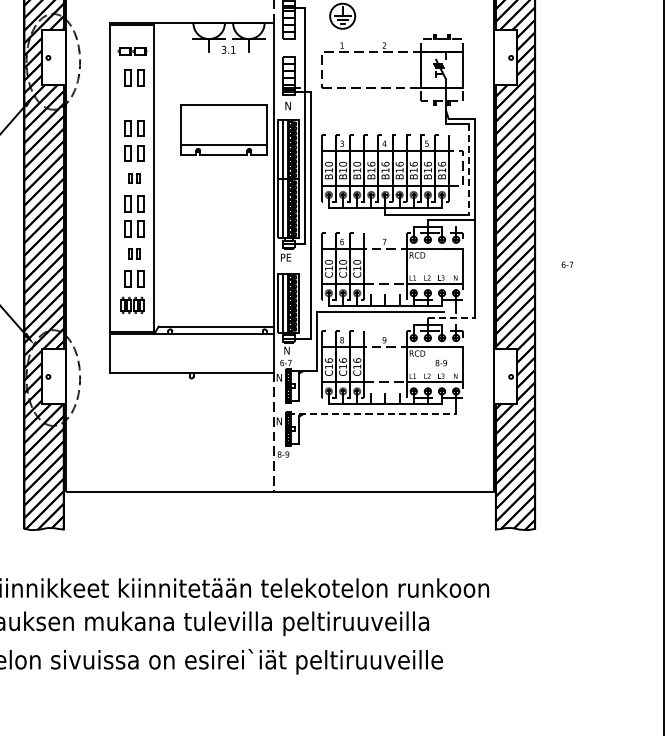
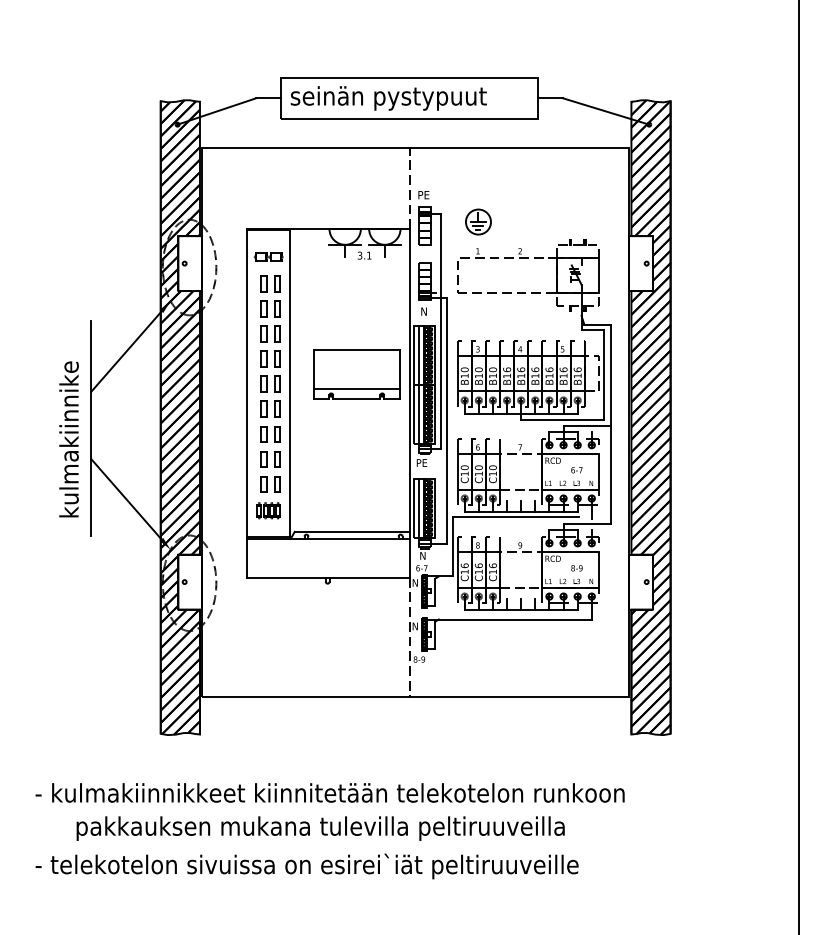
part: (134, 102) -> (270, 308), added
part: (223, 129) -> (356, 374), moved
line: (468, 169) -> (604, 375), dashed -> solid
part: (134, 177) -> (270, 383), size x1.67
part: (134, 254) -> (270, 459), size x1.67
text: (567, 265) -> (576, 470), moved
line: (451, 318) -> (587, 523), dashed -> solid
line: (372, 414) -> (508, 619), dashed -> solid

